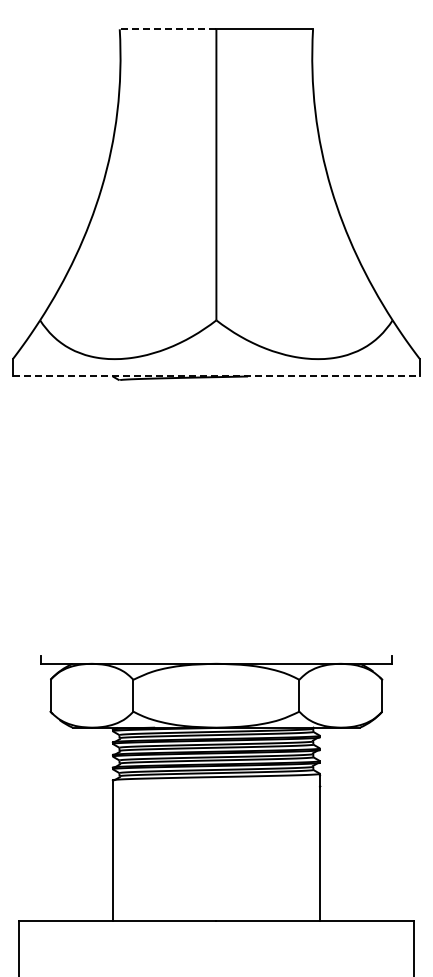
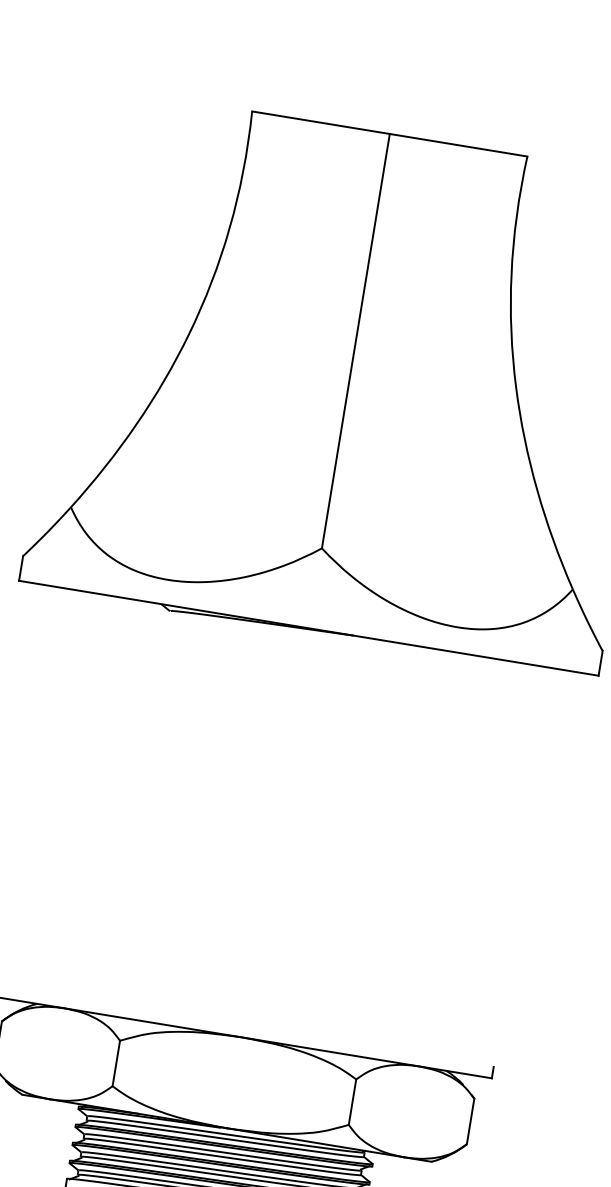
line: (167, 29) -> (320, 122), dashed -> solid
line: (216, 376) -> (308, 628), dashed -> solid

